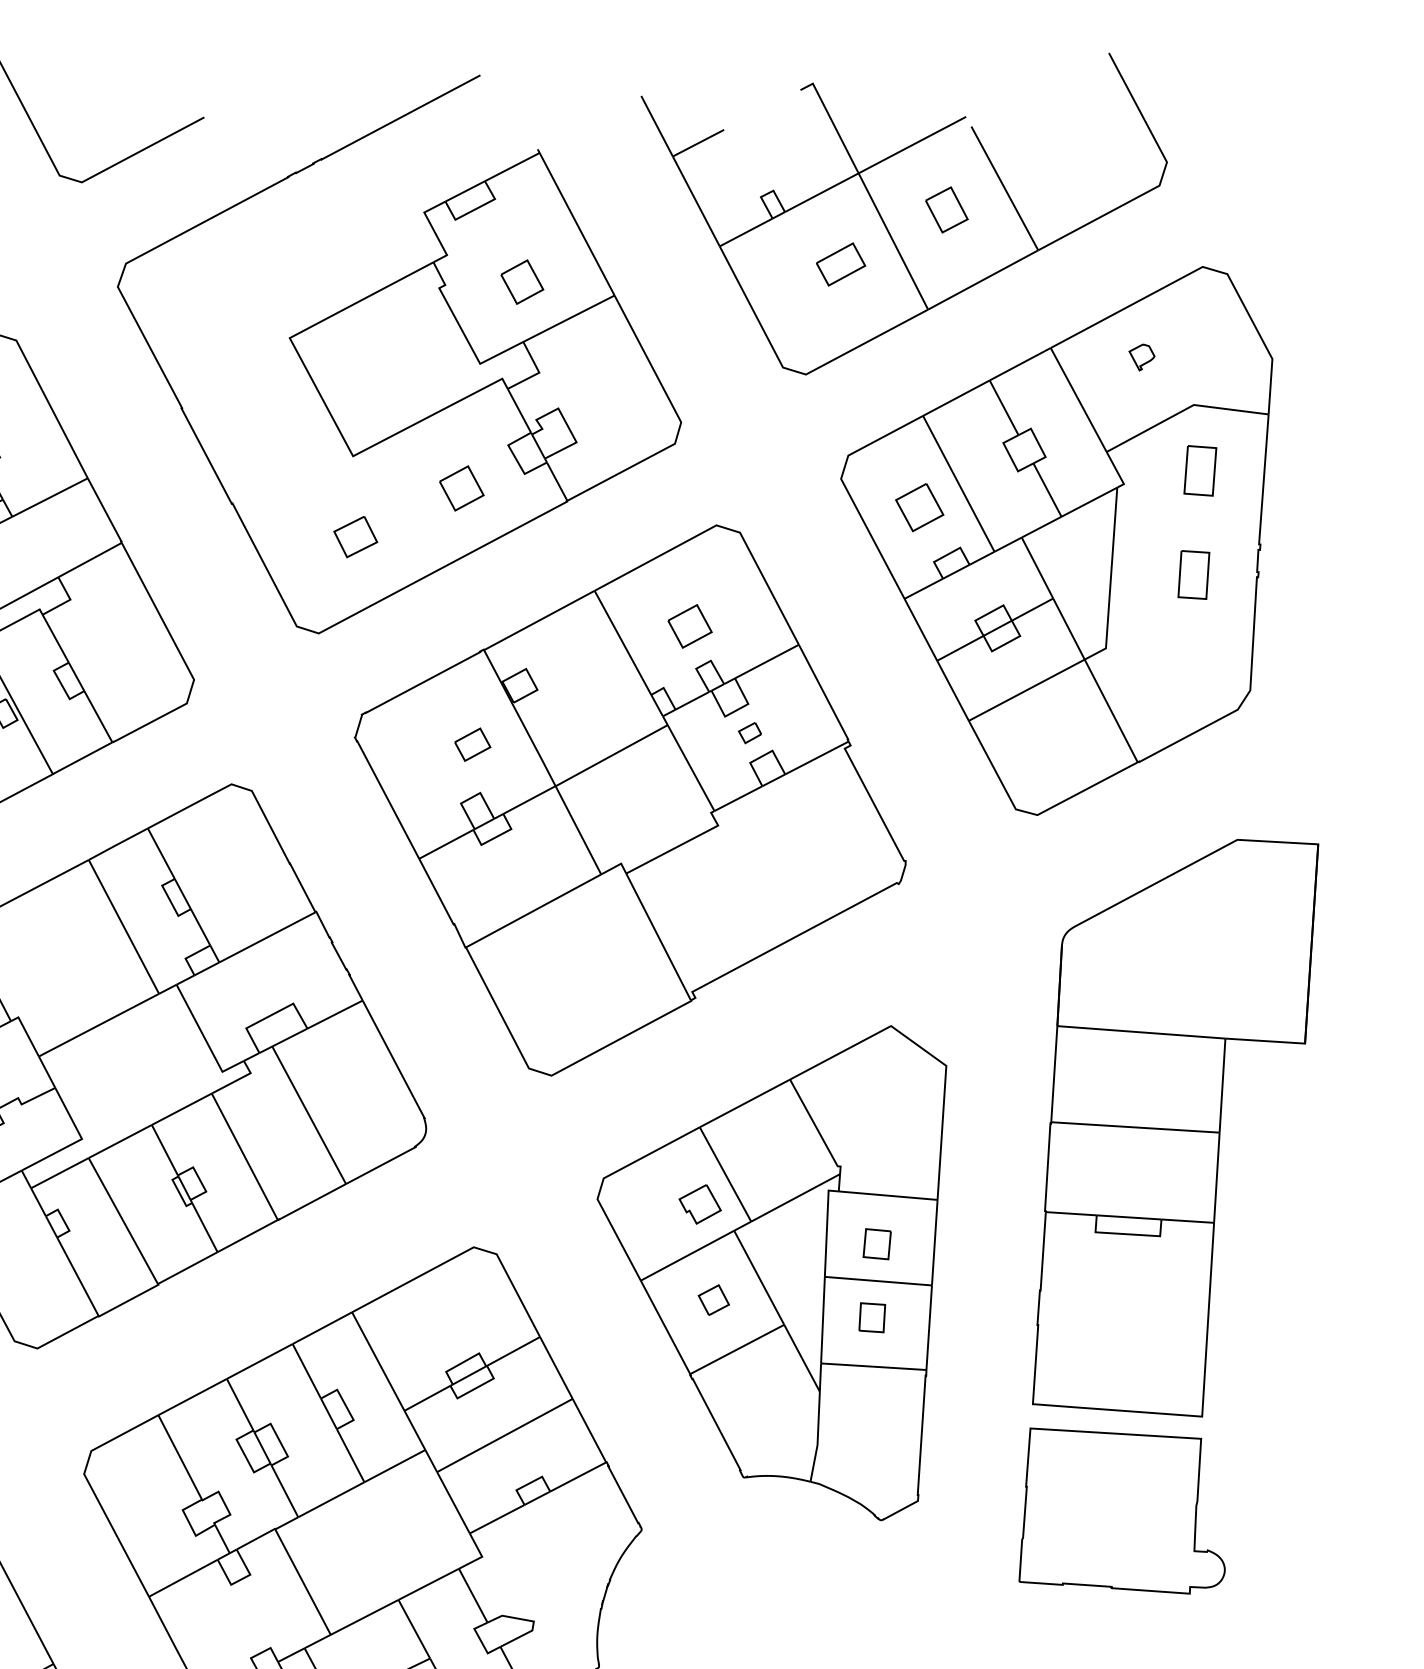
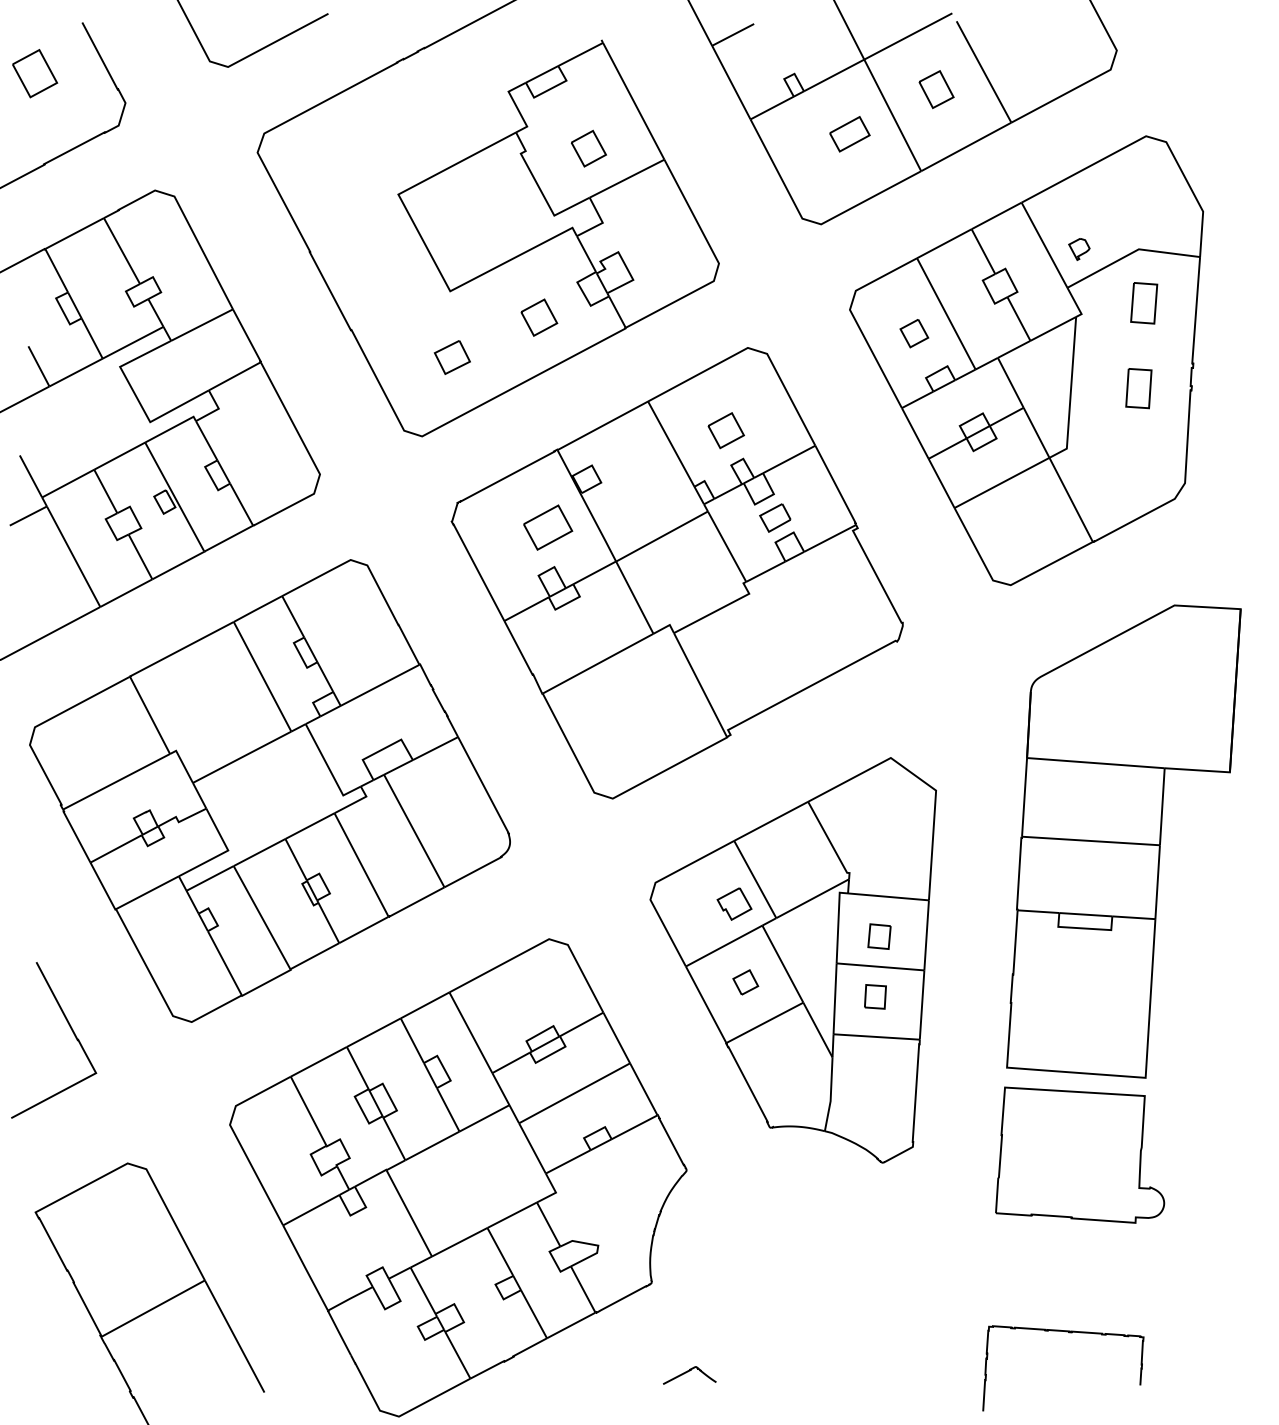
part: (1142, 357) -> (1079, 249), moved
part: (919, 507) -> (914, 333), size x0.71
part: (750, 732) -> (775, 517), size x1.67
part: (473, 744) -> (548, 527), size x1.67

